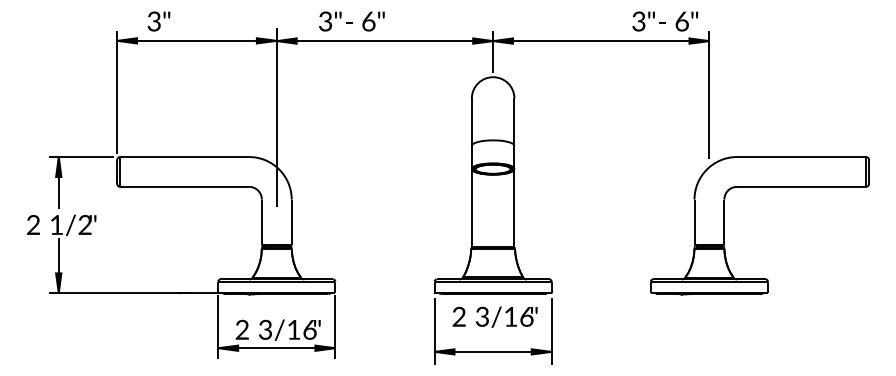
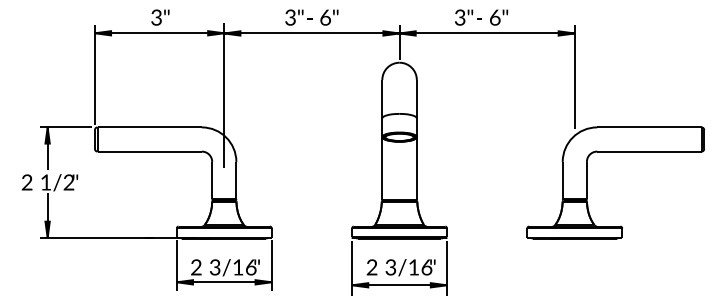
text: (158, 21) -> (160, 17), moved
text: (351, 21) -> (311, 17), moved
text: (665, 21) -> (481, 17), moved
text: (494, 316) -> (400, 267), moved

